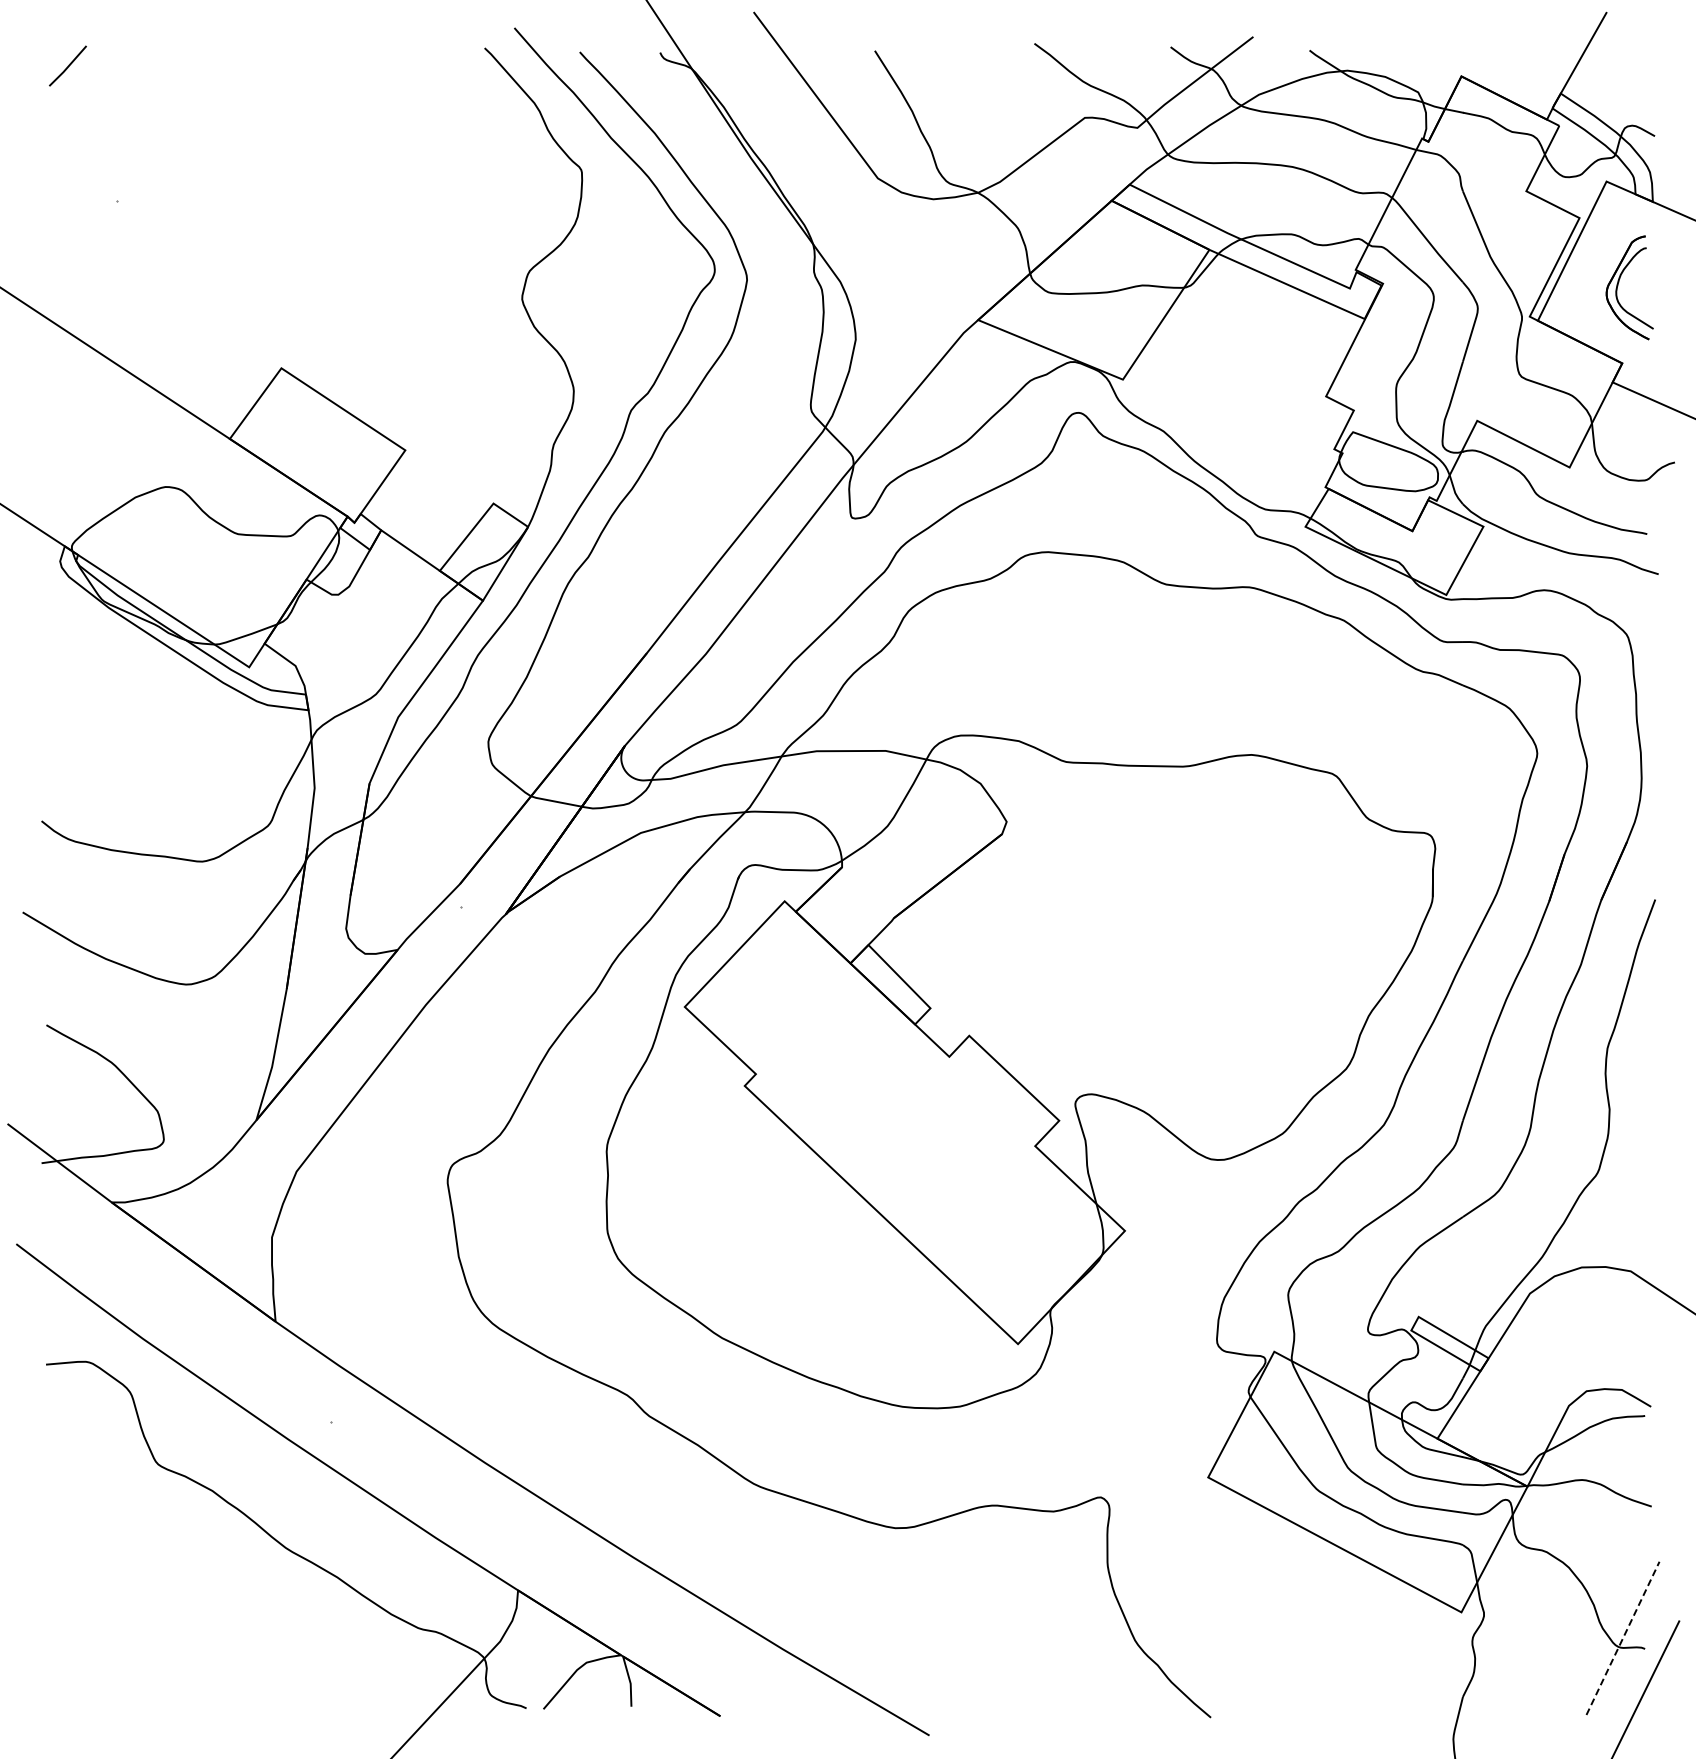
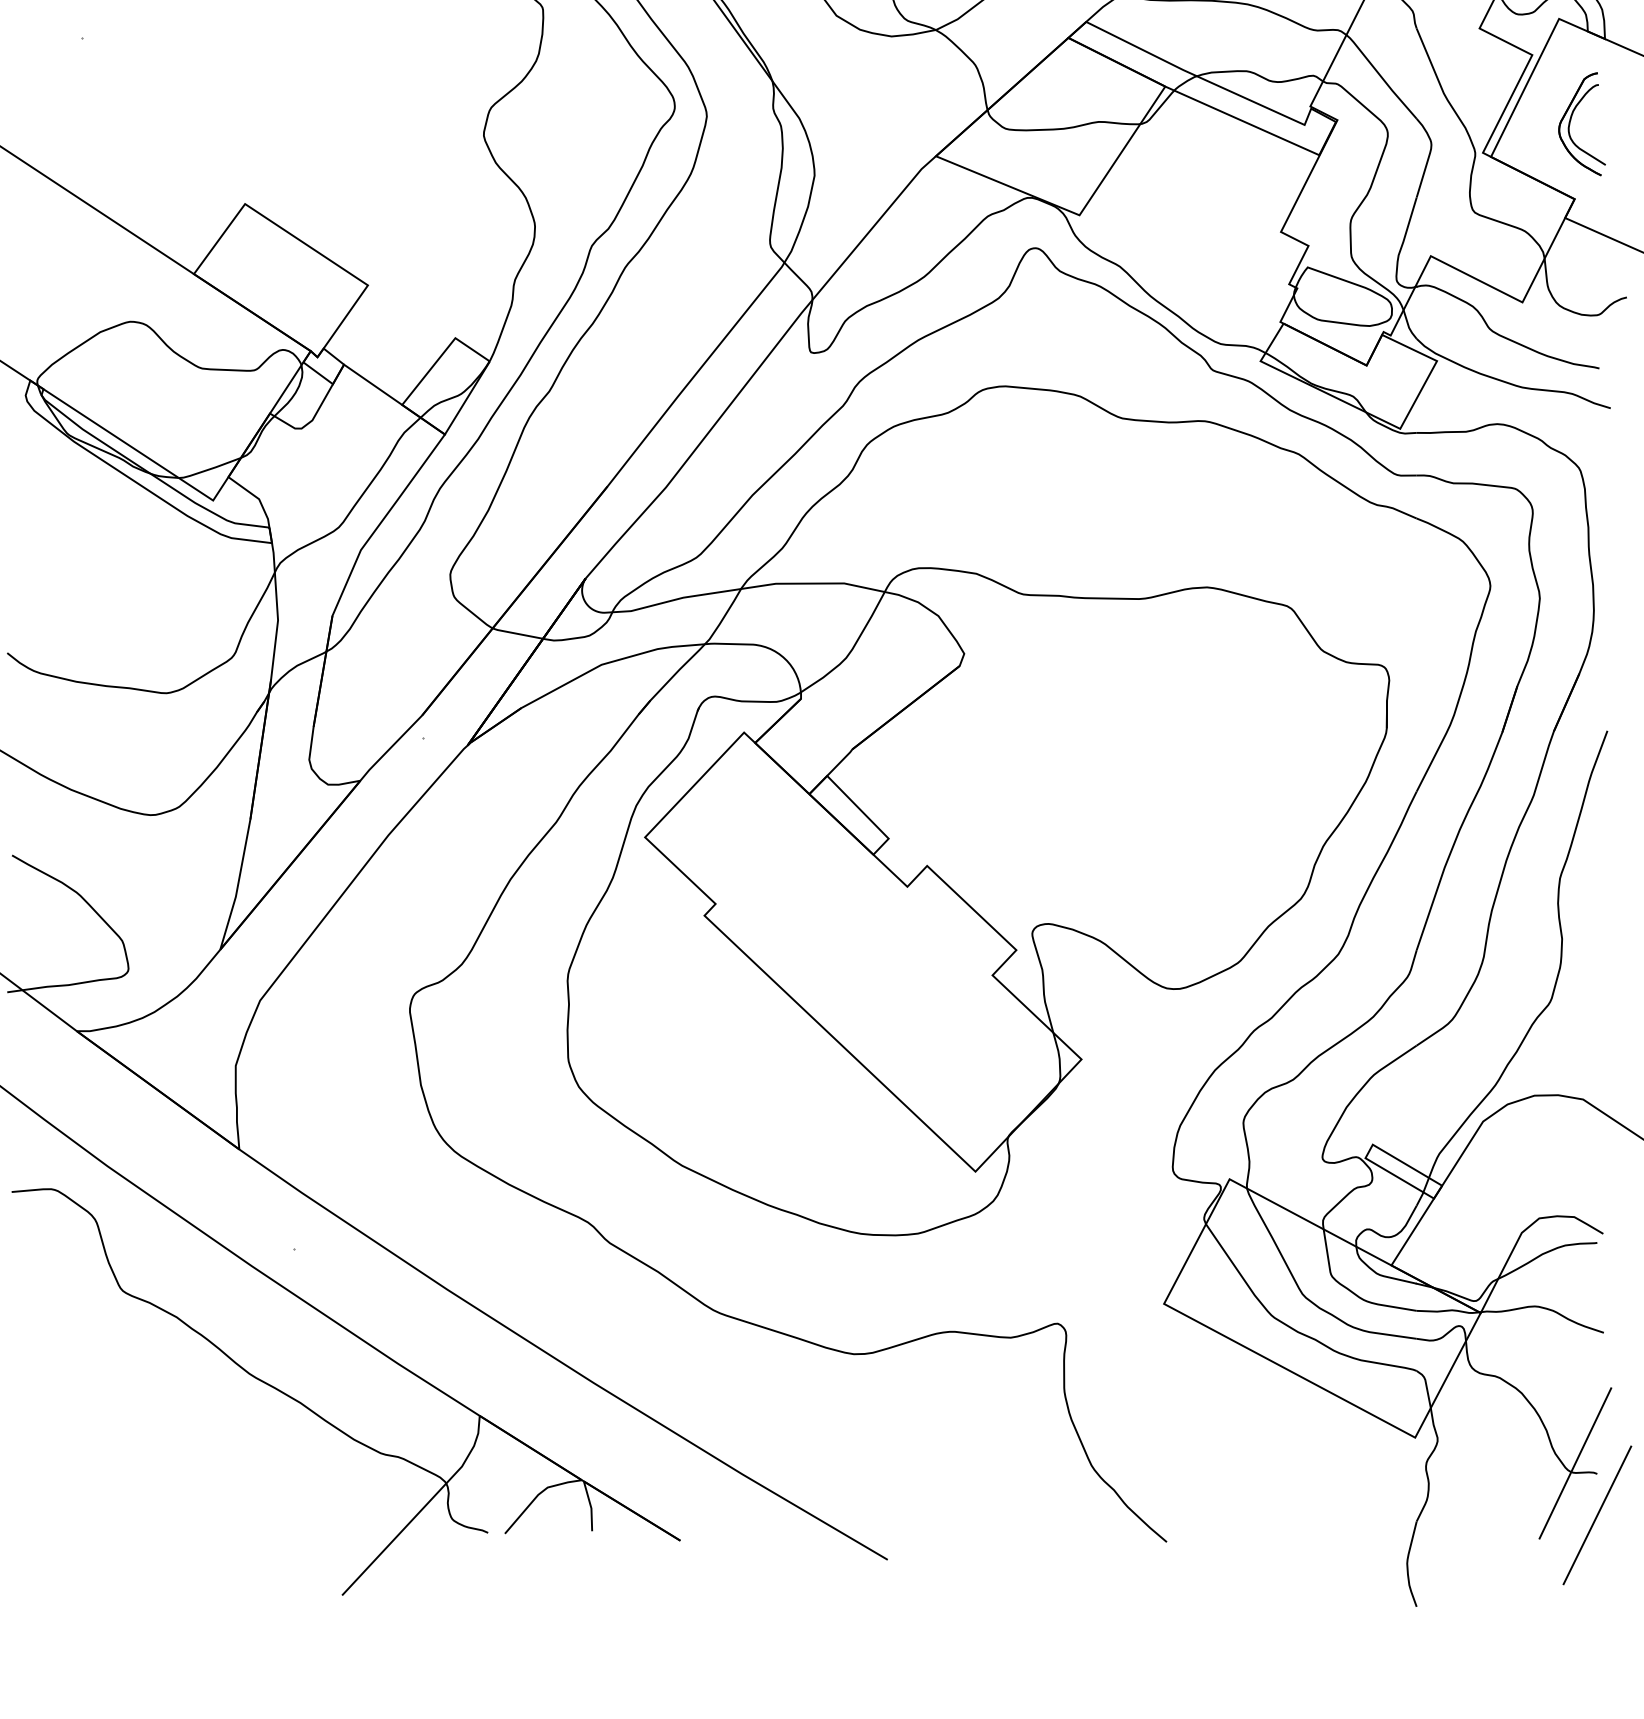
line: (1623, 1638) -> (1575, 1463), dashed -> solid

